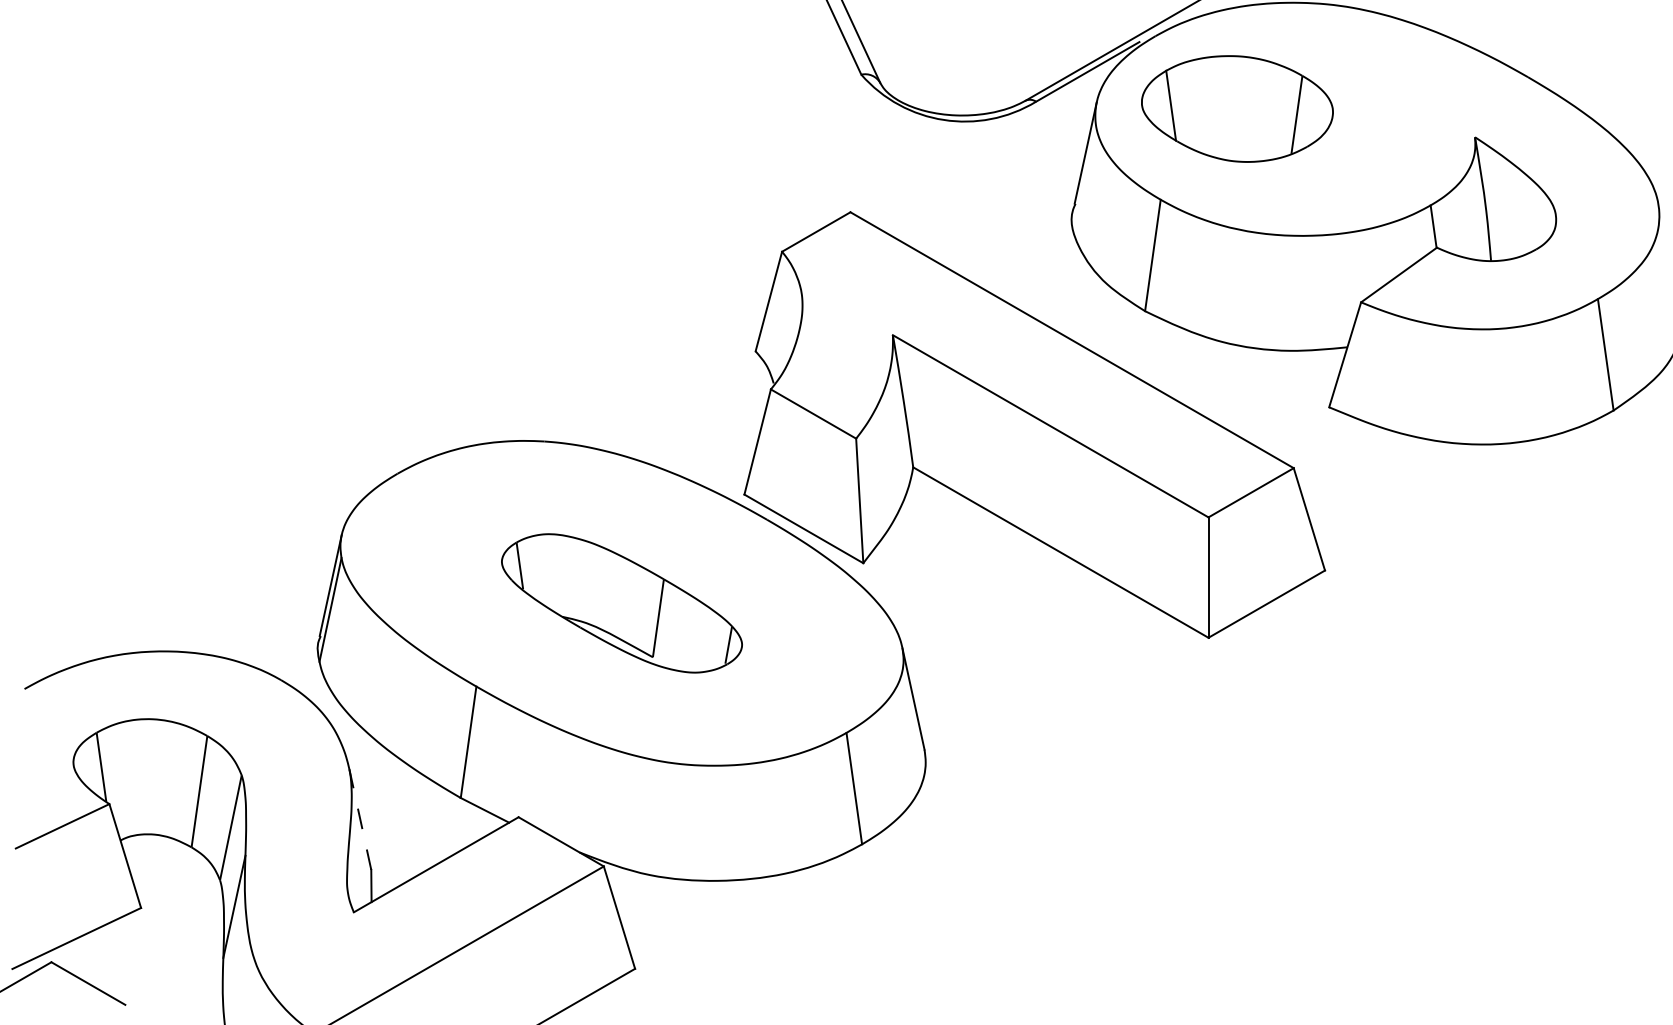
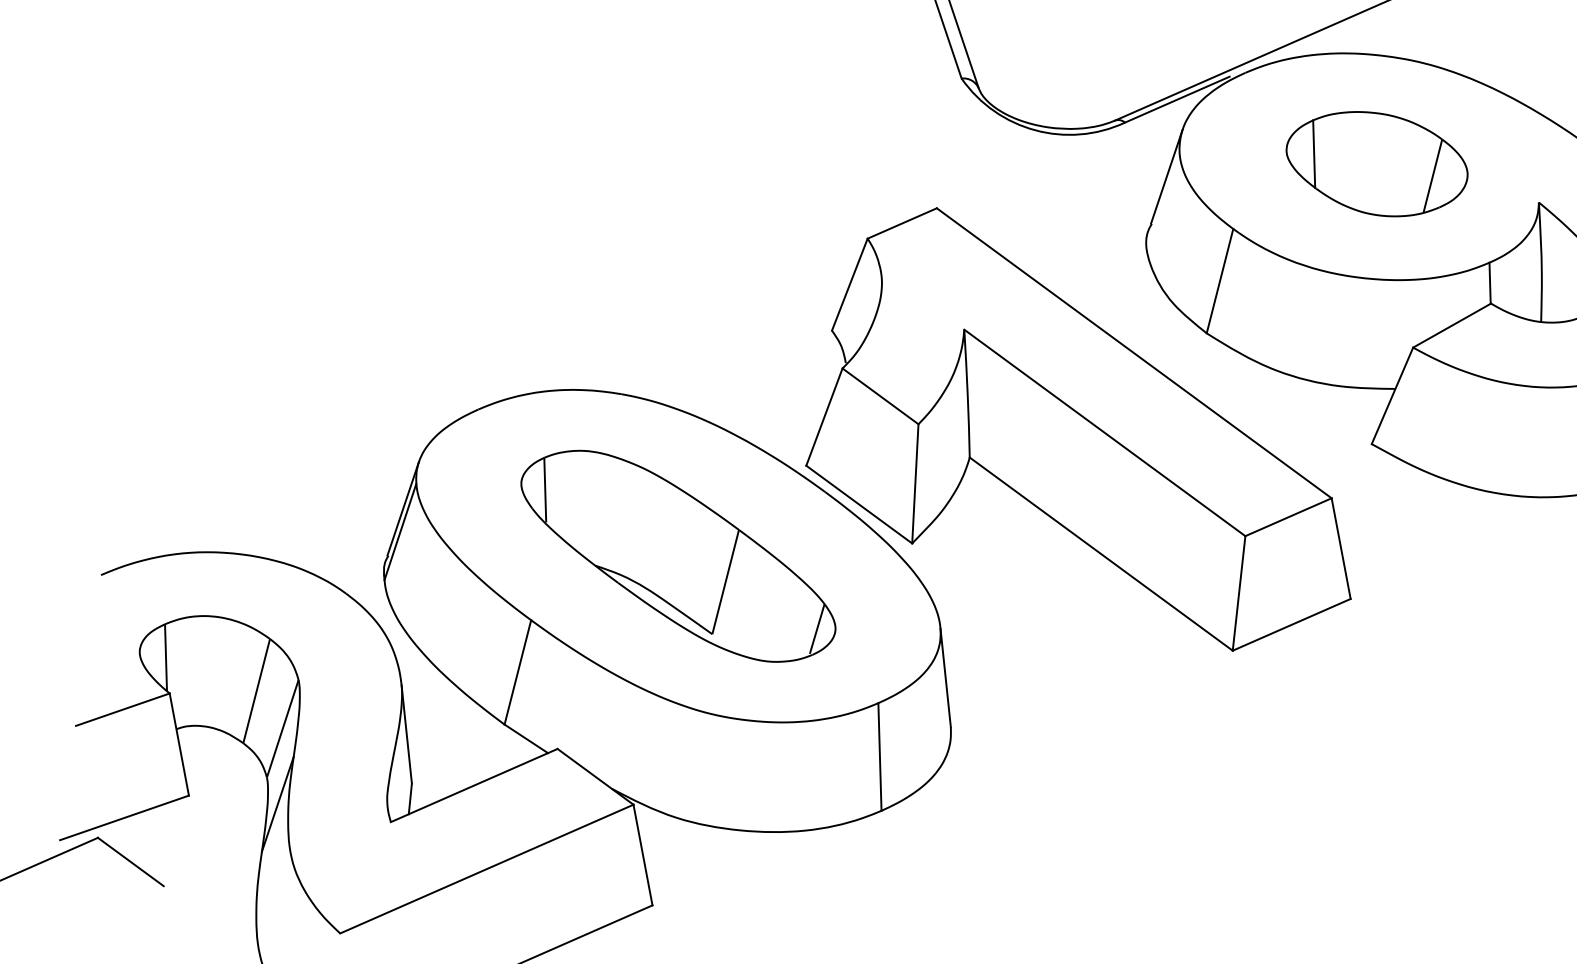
part: (1237, 108) -> (1377, 163), moved
part: (621, 603) -> (677, 556), size x1.43
line: (360, 819) -> (406, 734), dashed -> solid

